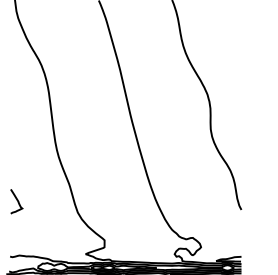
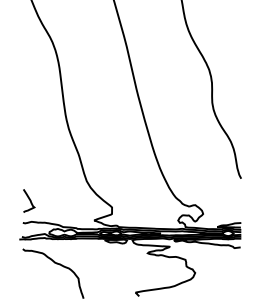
curve: (17, 201) -> (29, 200), moved

